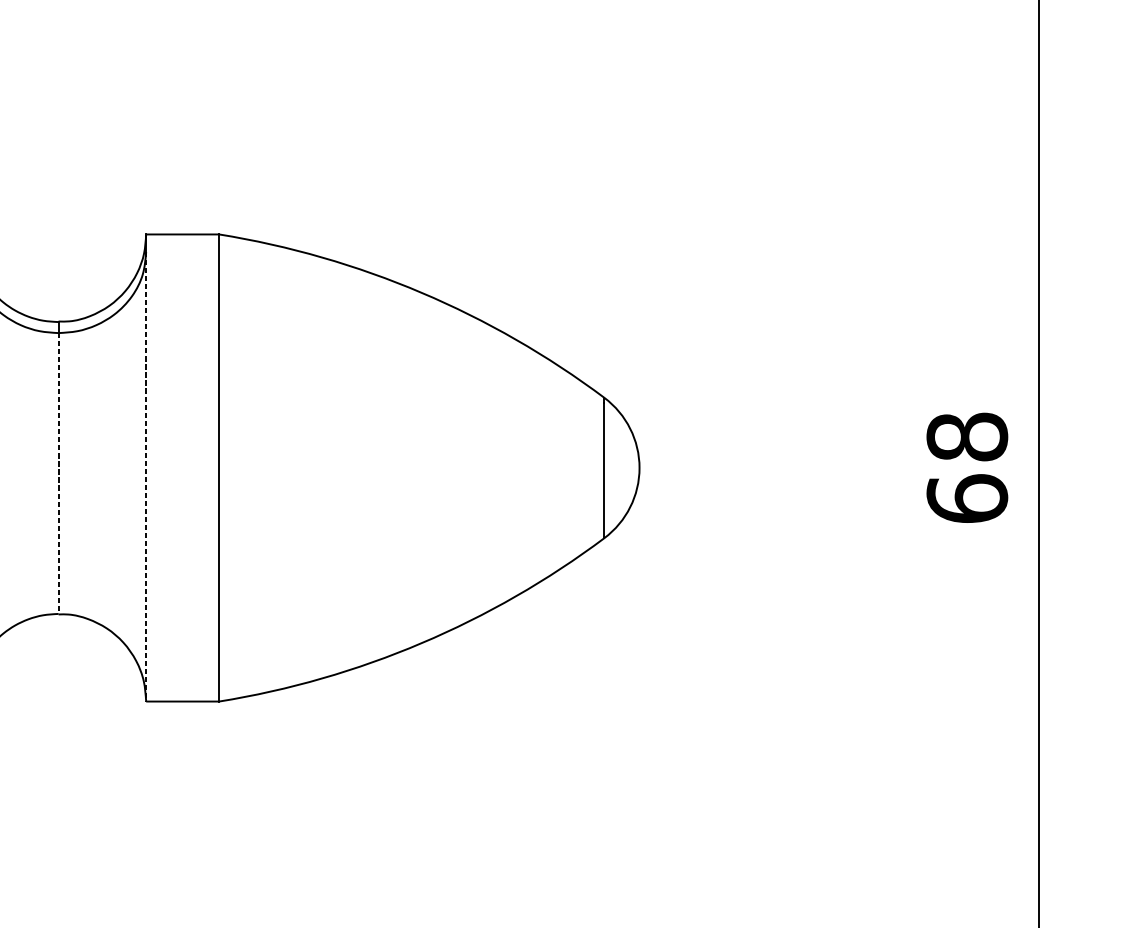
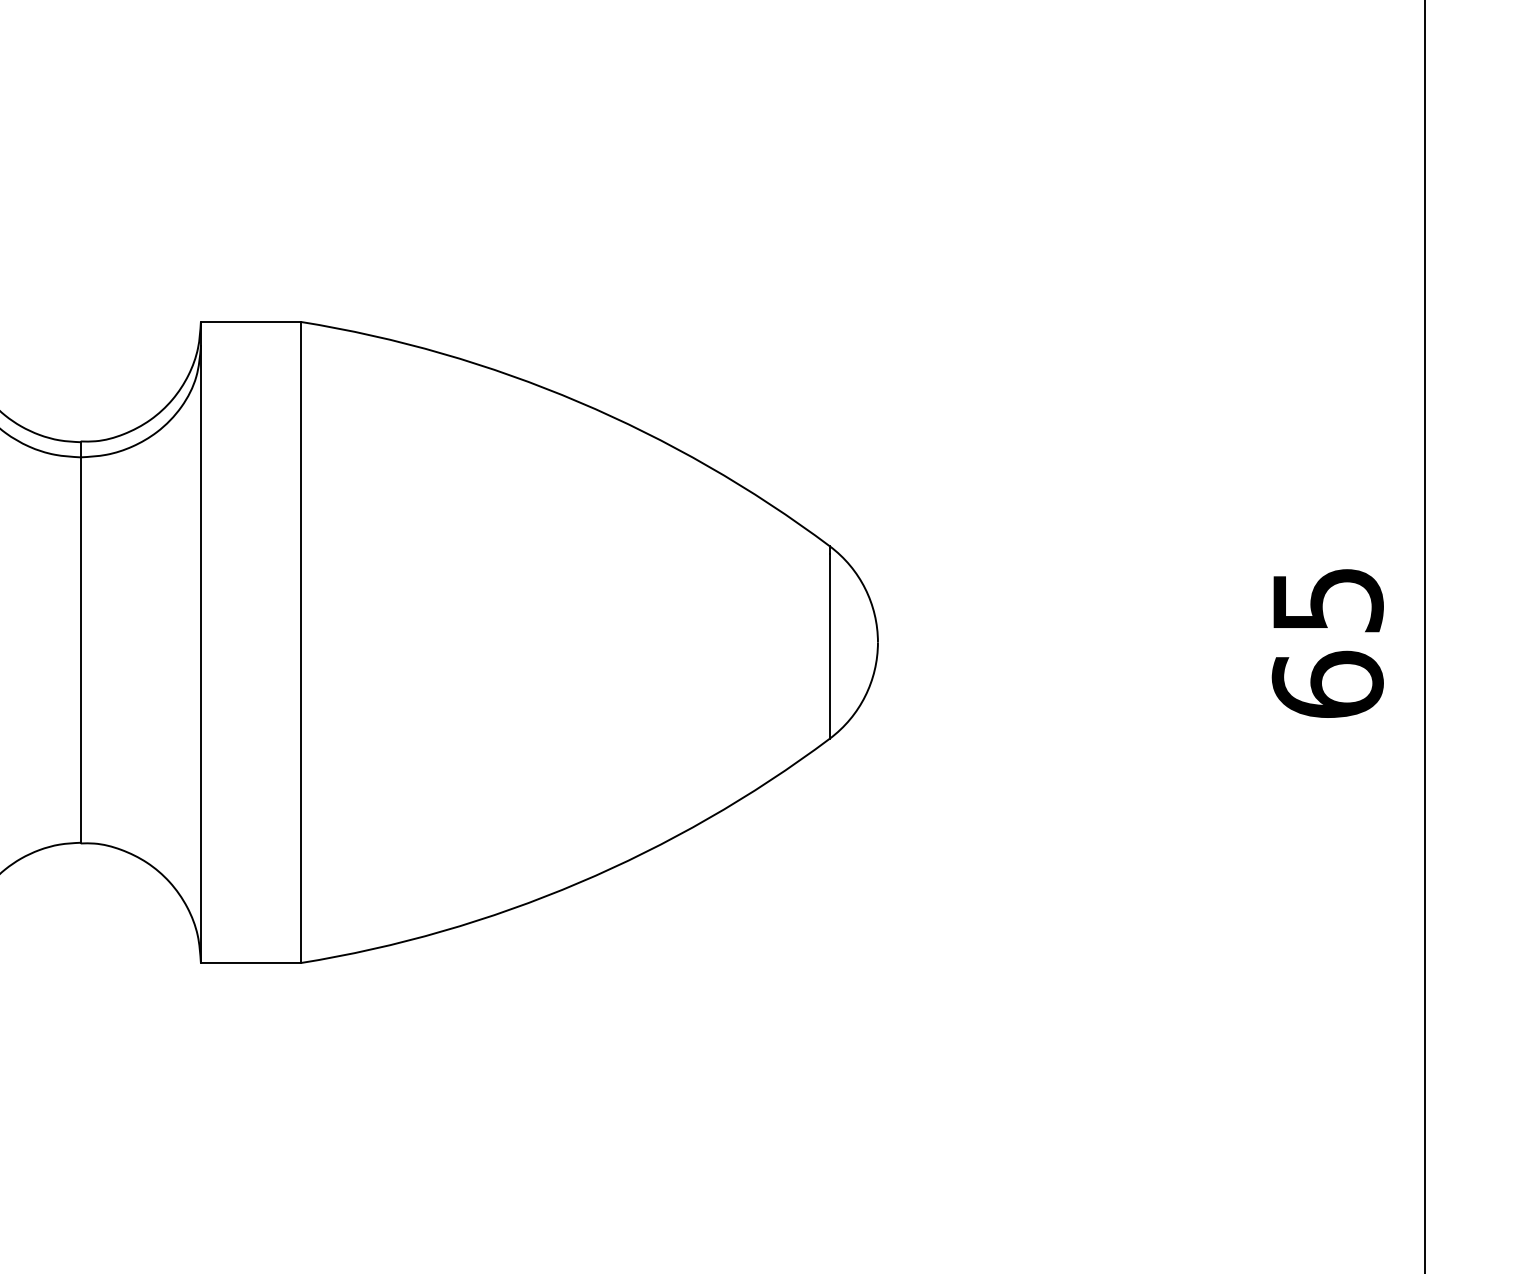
text: (967, 436) -> (1327, 599), 68 -> 65
line: (58, 473) -> (80, 650), dashed -> solid
line: (145, 477) -> (200, 655), dashed -> solid

